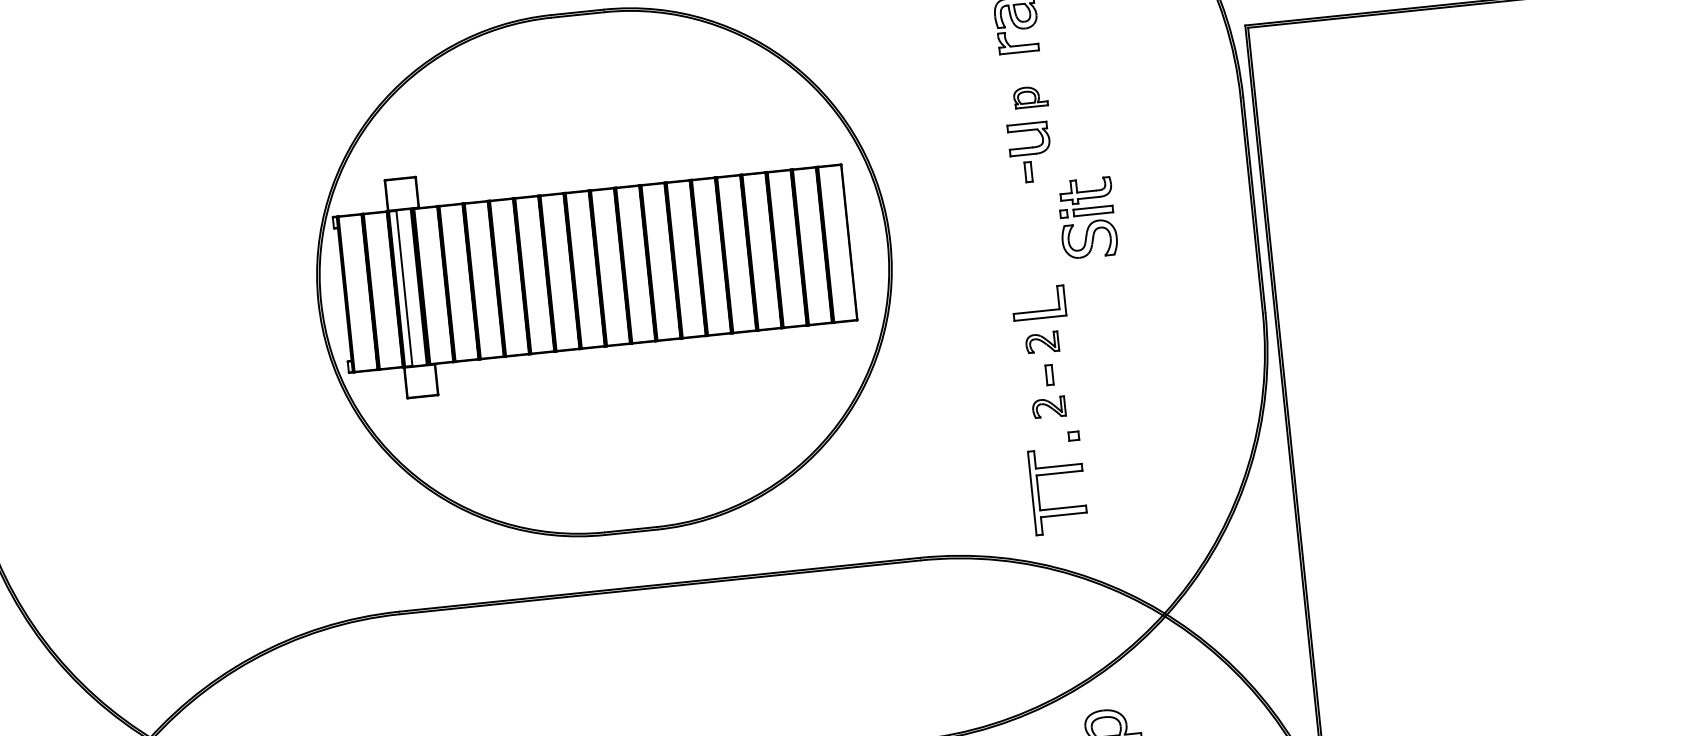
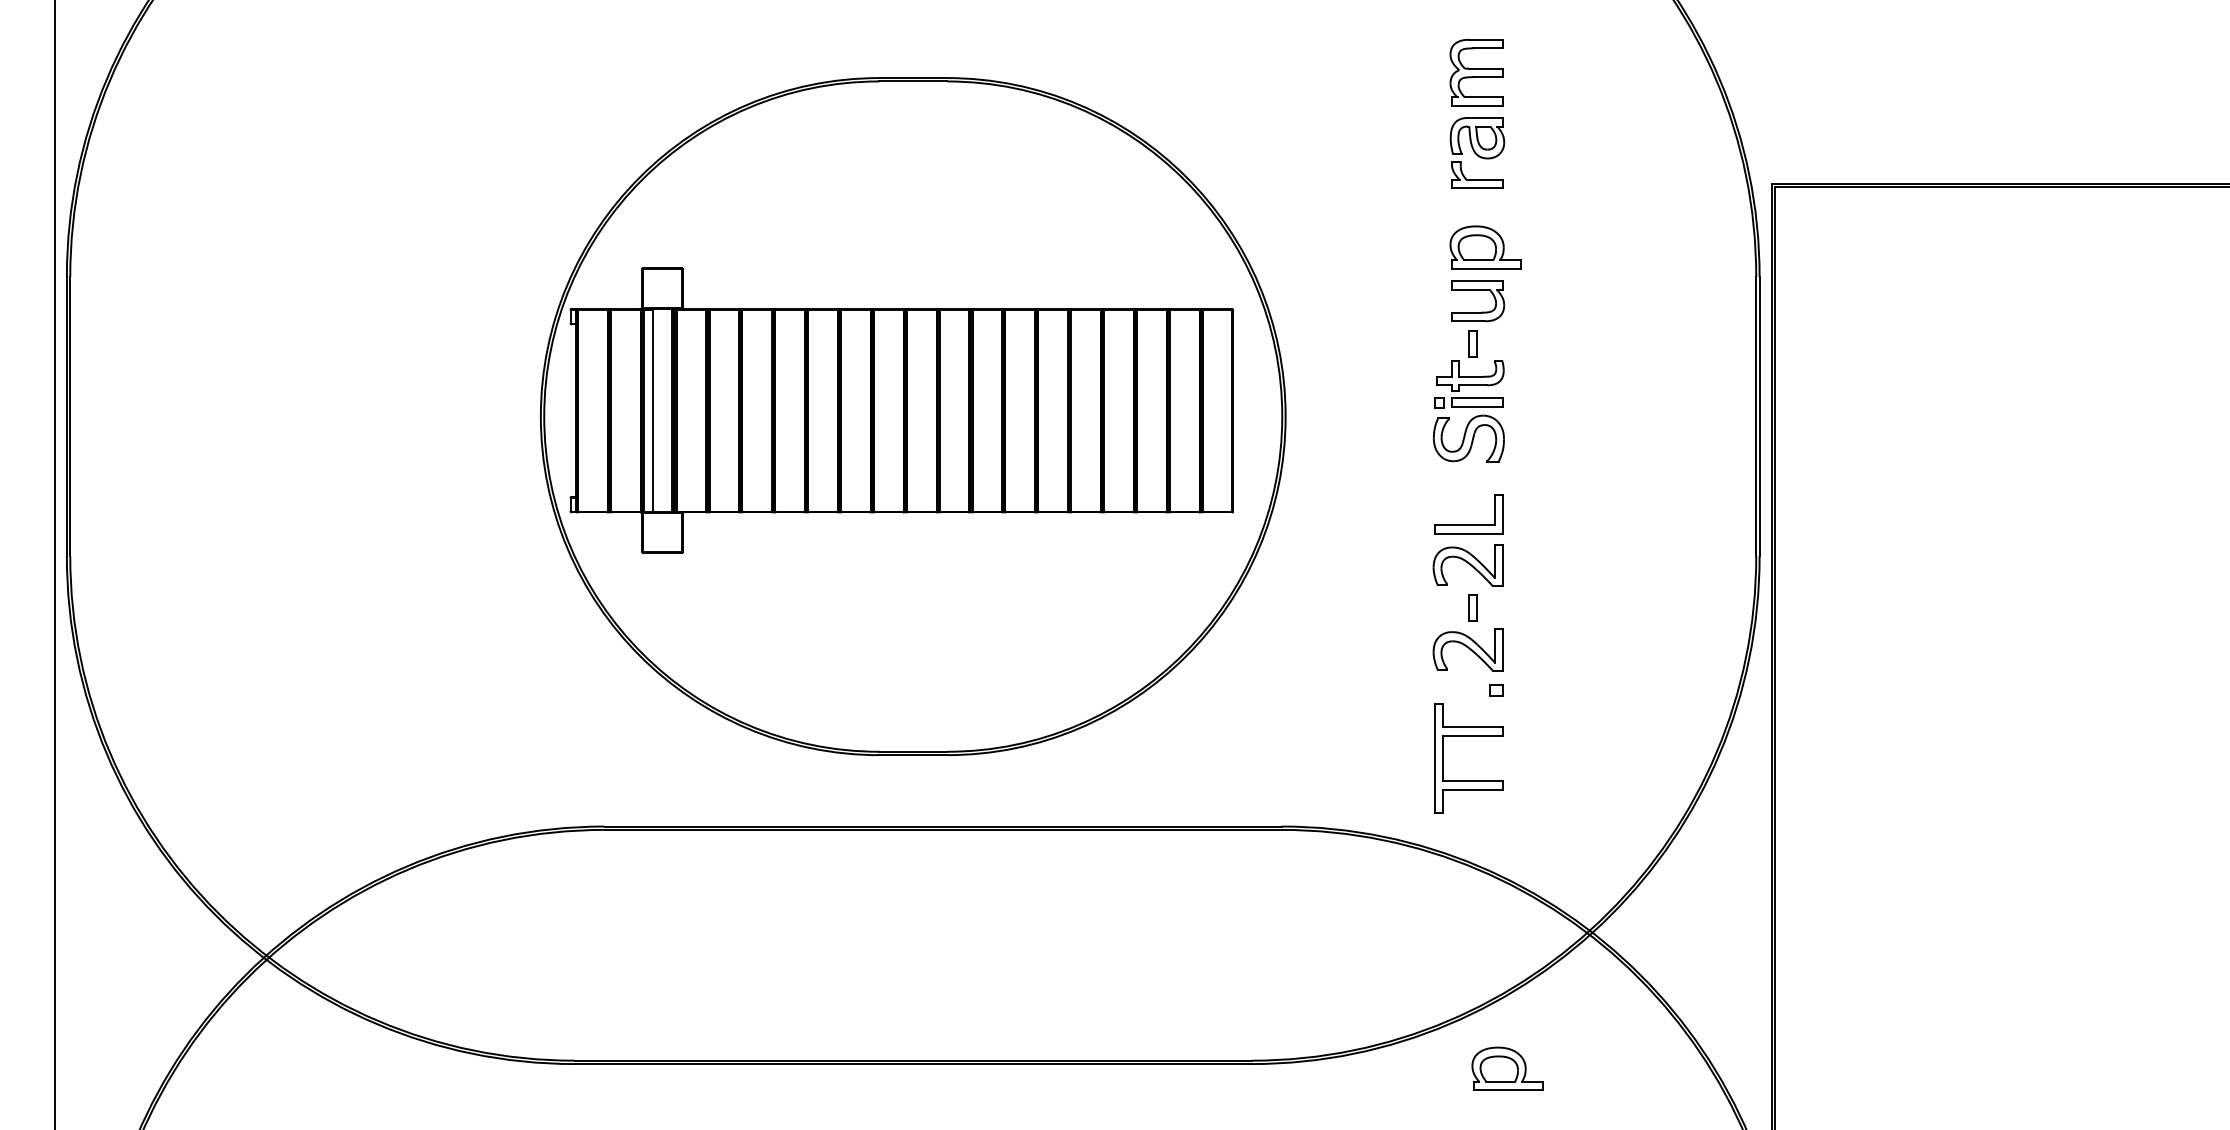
part: (1030, 97) -> (1485, 247), size x1.67
part: (1087, 218) -> (1468, 411), moved
part: (1041, 342) -> (1467, 565), size x1.67
part: (1048, 407) -> (1467, 649), size x1.67

